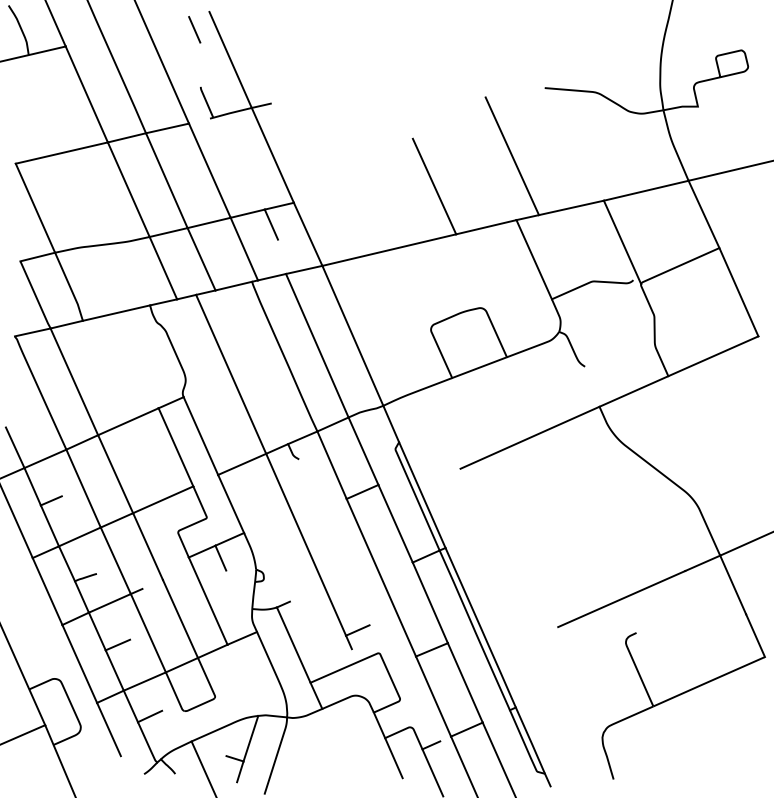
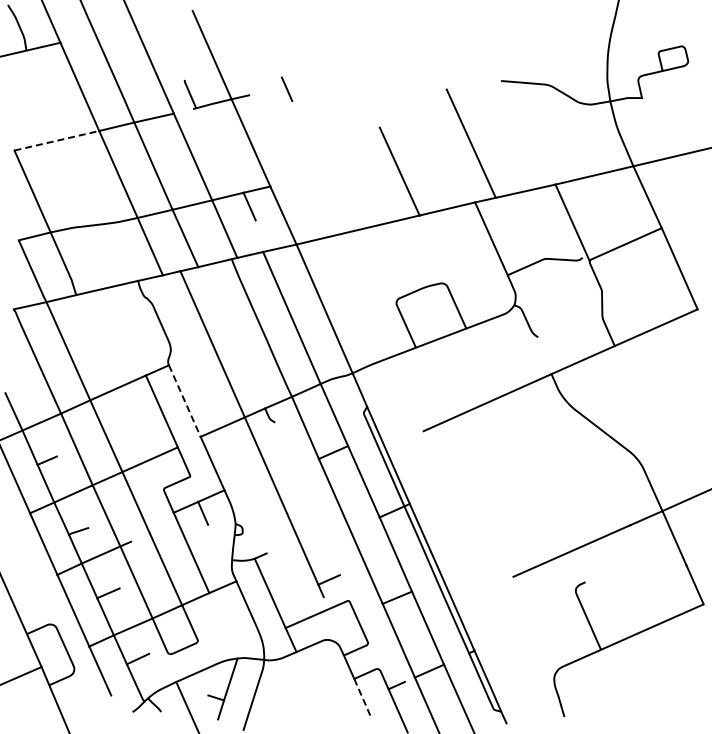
line: (195, 28) -> (287, 88), moved
line: (62, 152) -> (57, 140), solid -> dashed
line: (201, 436) -> (185, 401), solid -> dashed
line: (394, 758) -> (362, 697), solid -> dashed

